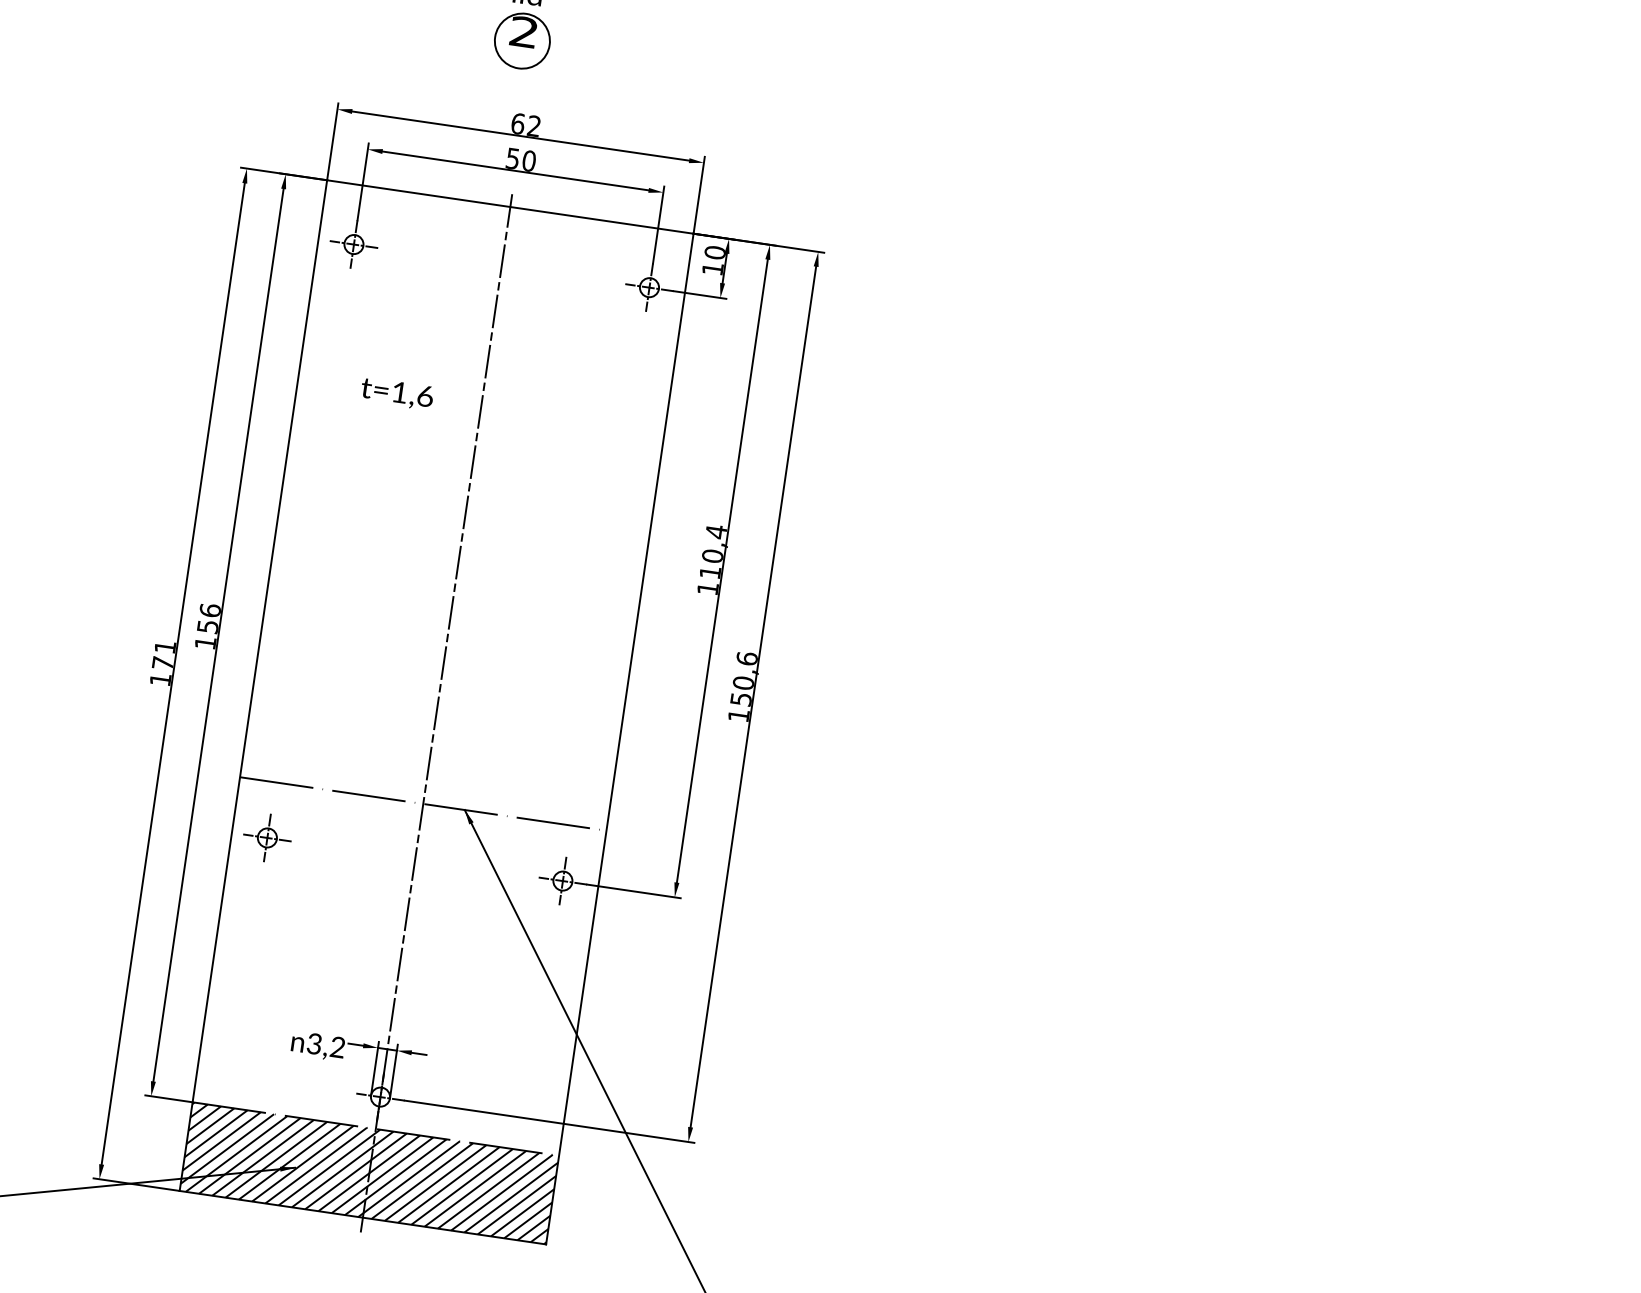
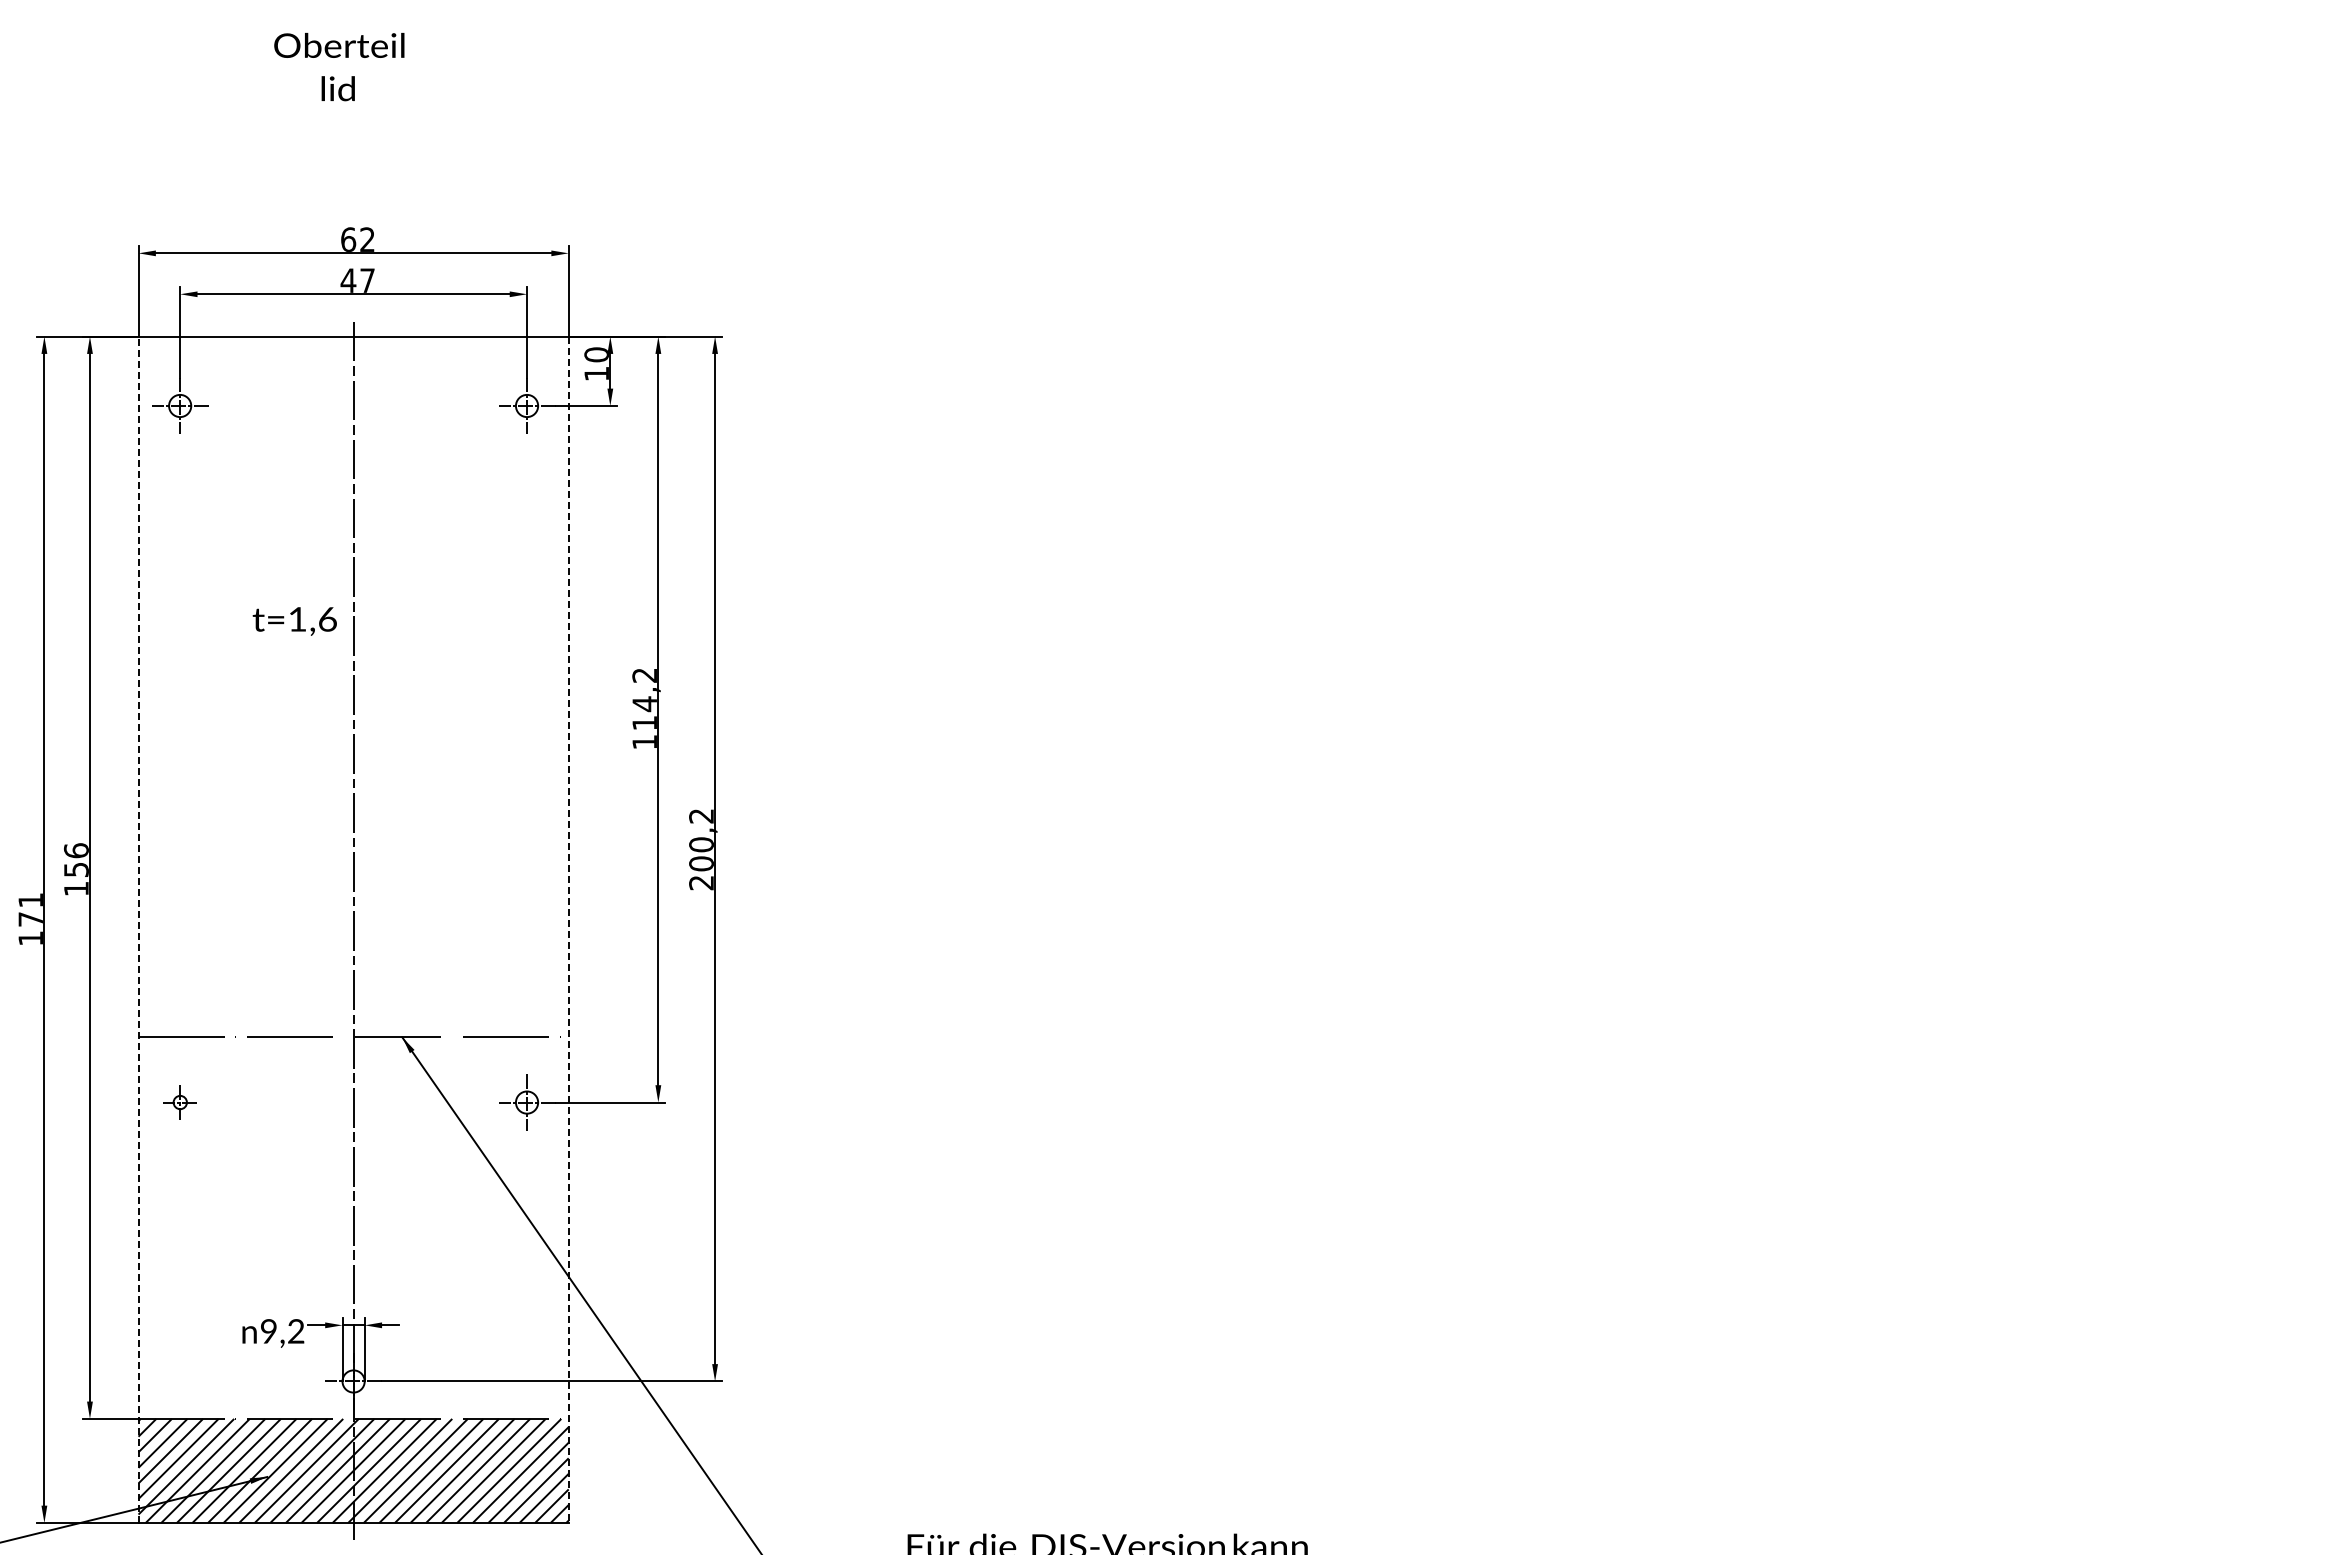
part: (522, 40) -> (339, 143), removed
text: (520, 159) -> (357, 280), 50 -> 47
text: (396, 393) -> (294, 621), moved
text: (714, 543) -> (644, 689), 110,4 -> 114,2
line: (253, 685) -> (138, 929), solid -> dashed
text: (742, 687) -> (701, 849), 150,6 -> 200,2
line: (619, 739) -> (568, 930), solid -> dashed
part: (267, 837) -> (180, 1102), size x0.6
text: (314, 1043) -> (268, 1331), 3,2 -> 9,2

